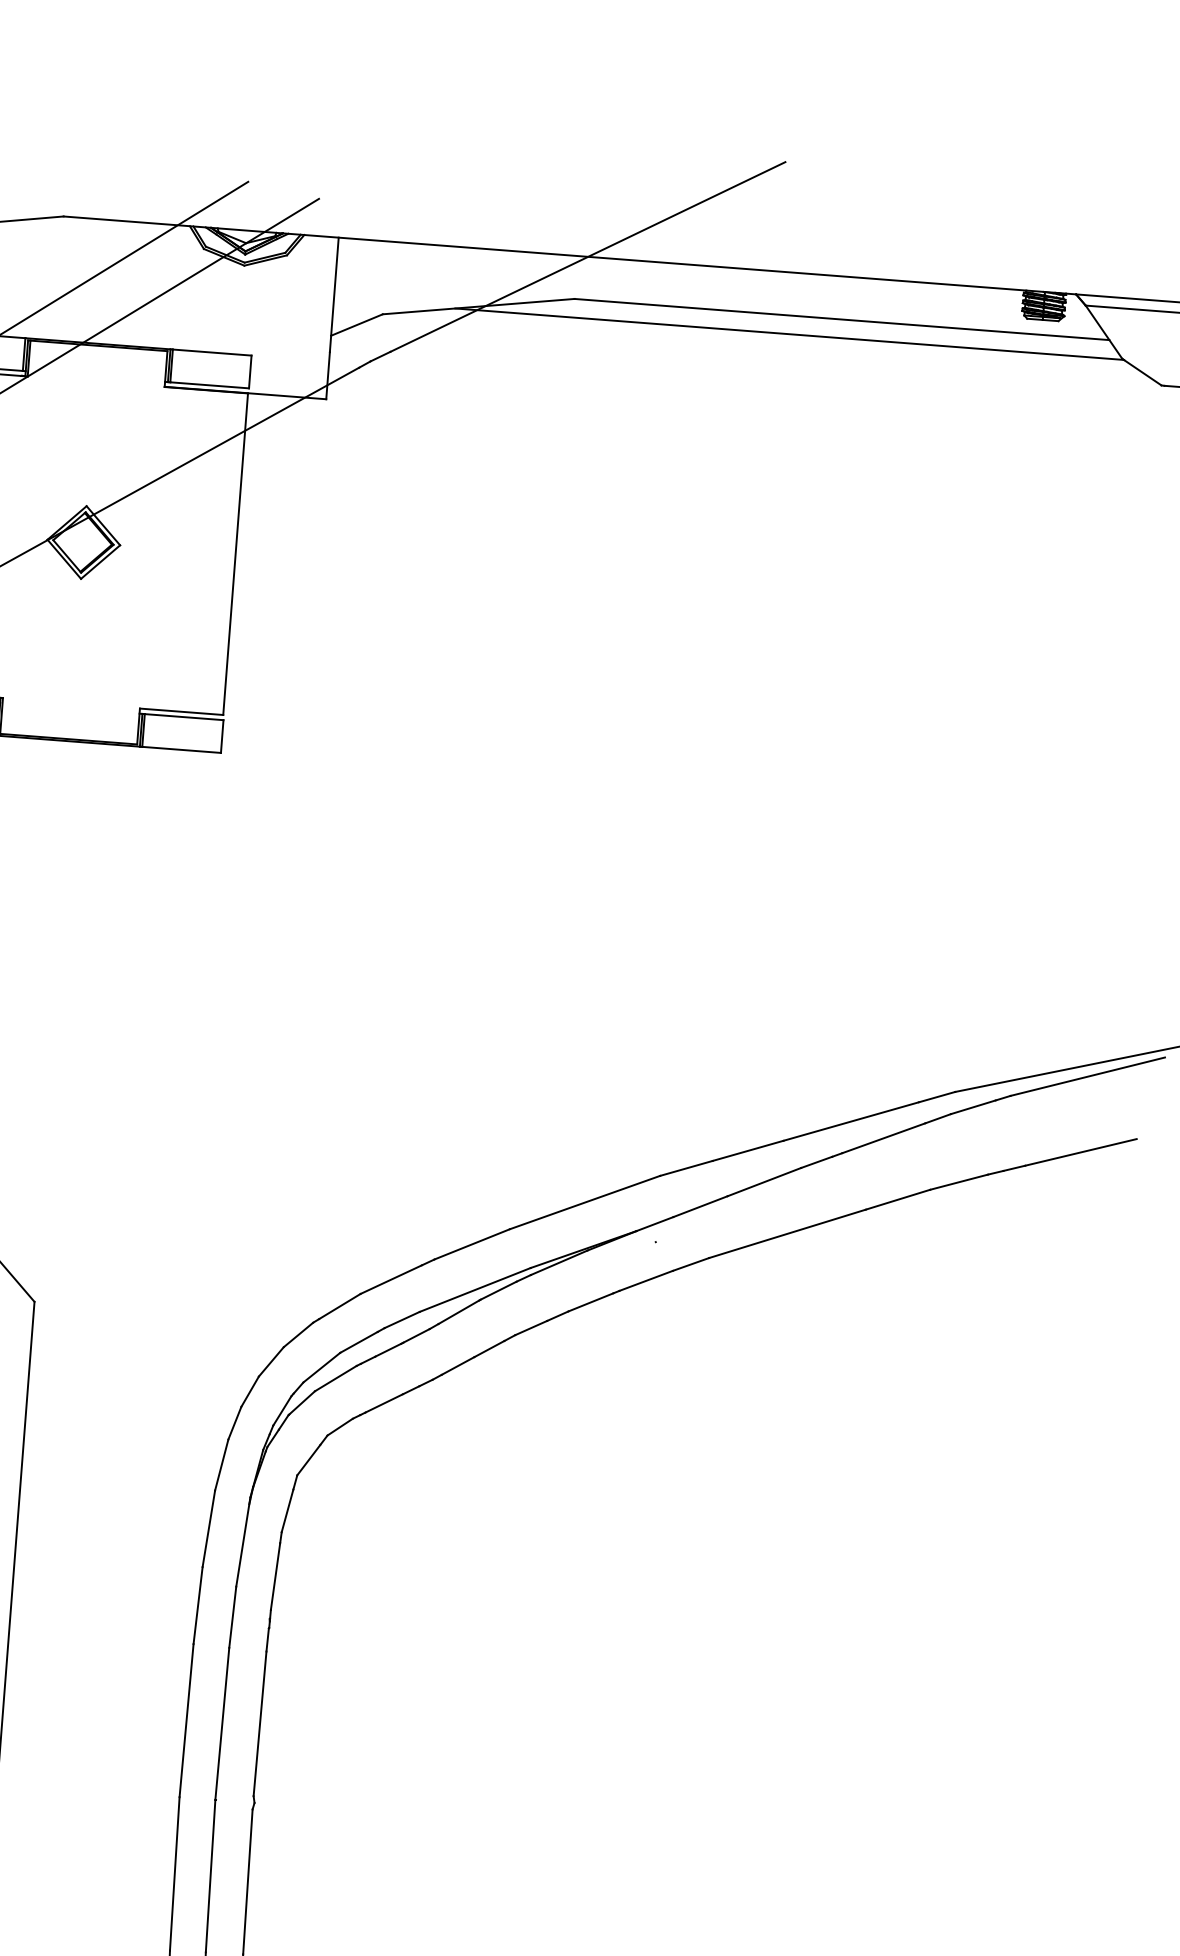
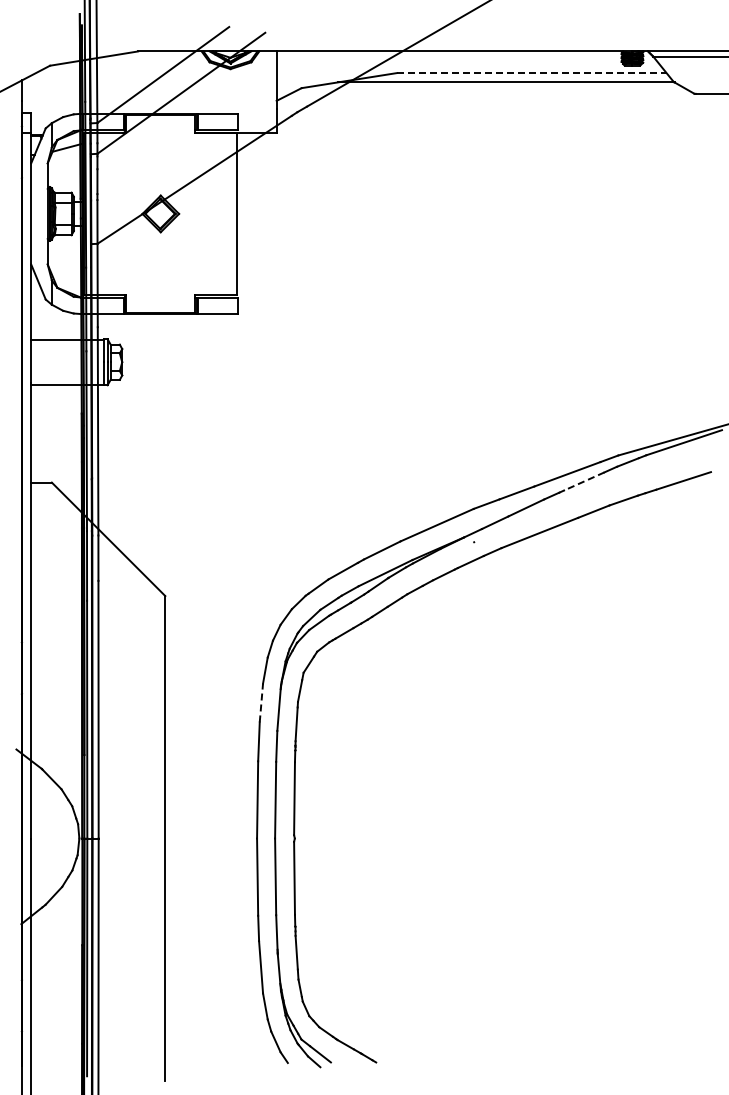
line: (841, 320) -> (531, 73), solid -> dashed
line: (882, 1138) -> (583, 481), solid -> dashed
line: (209, 1527) -> (261, 702), solid -> dashed

